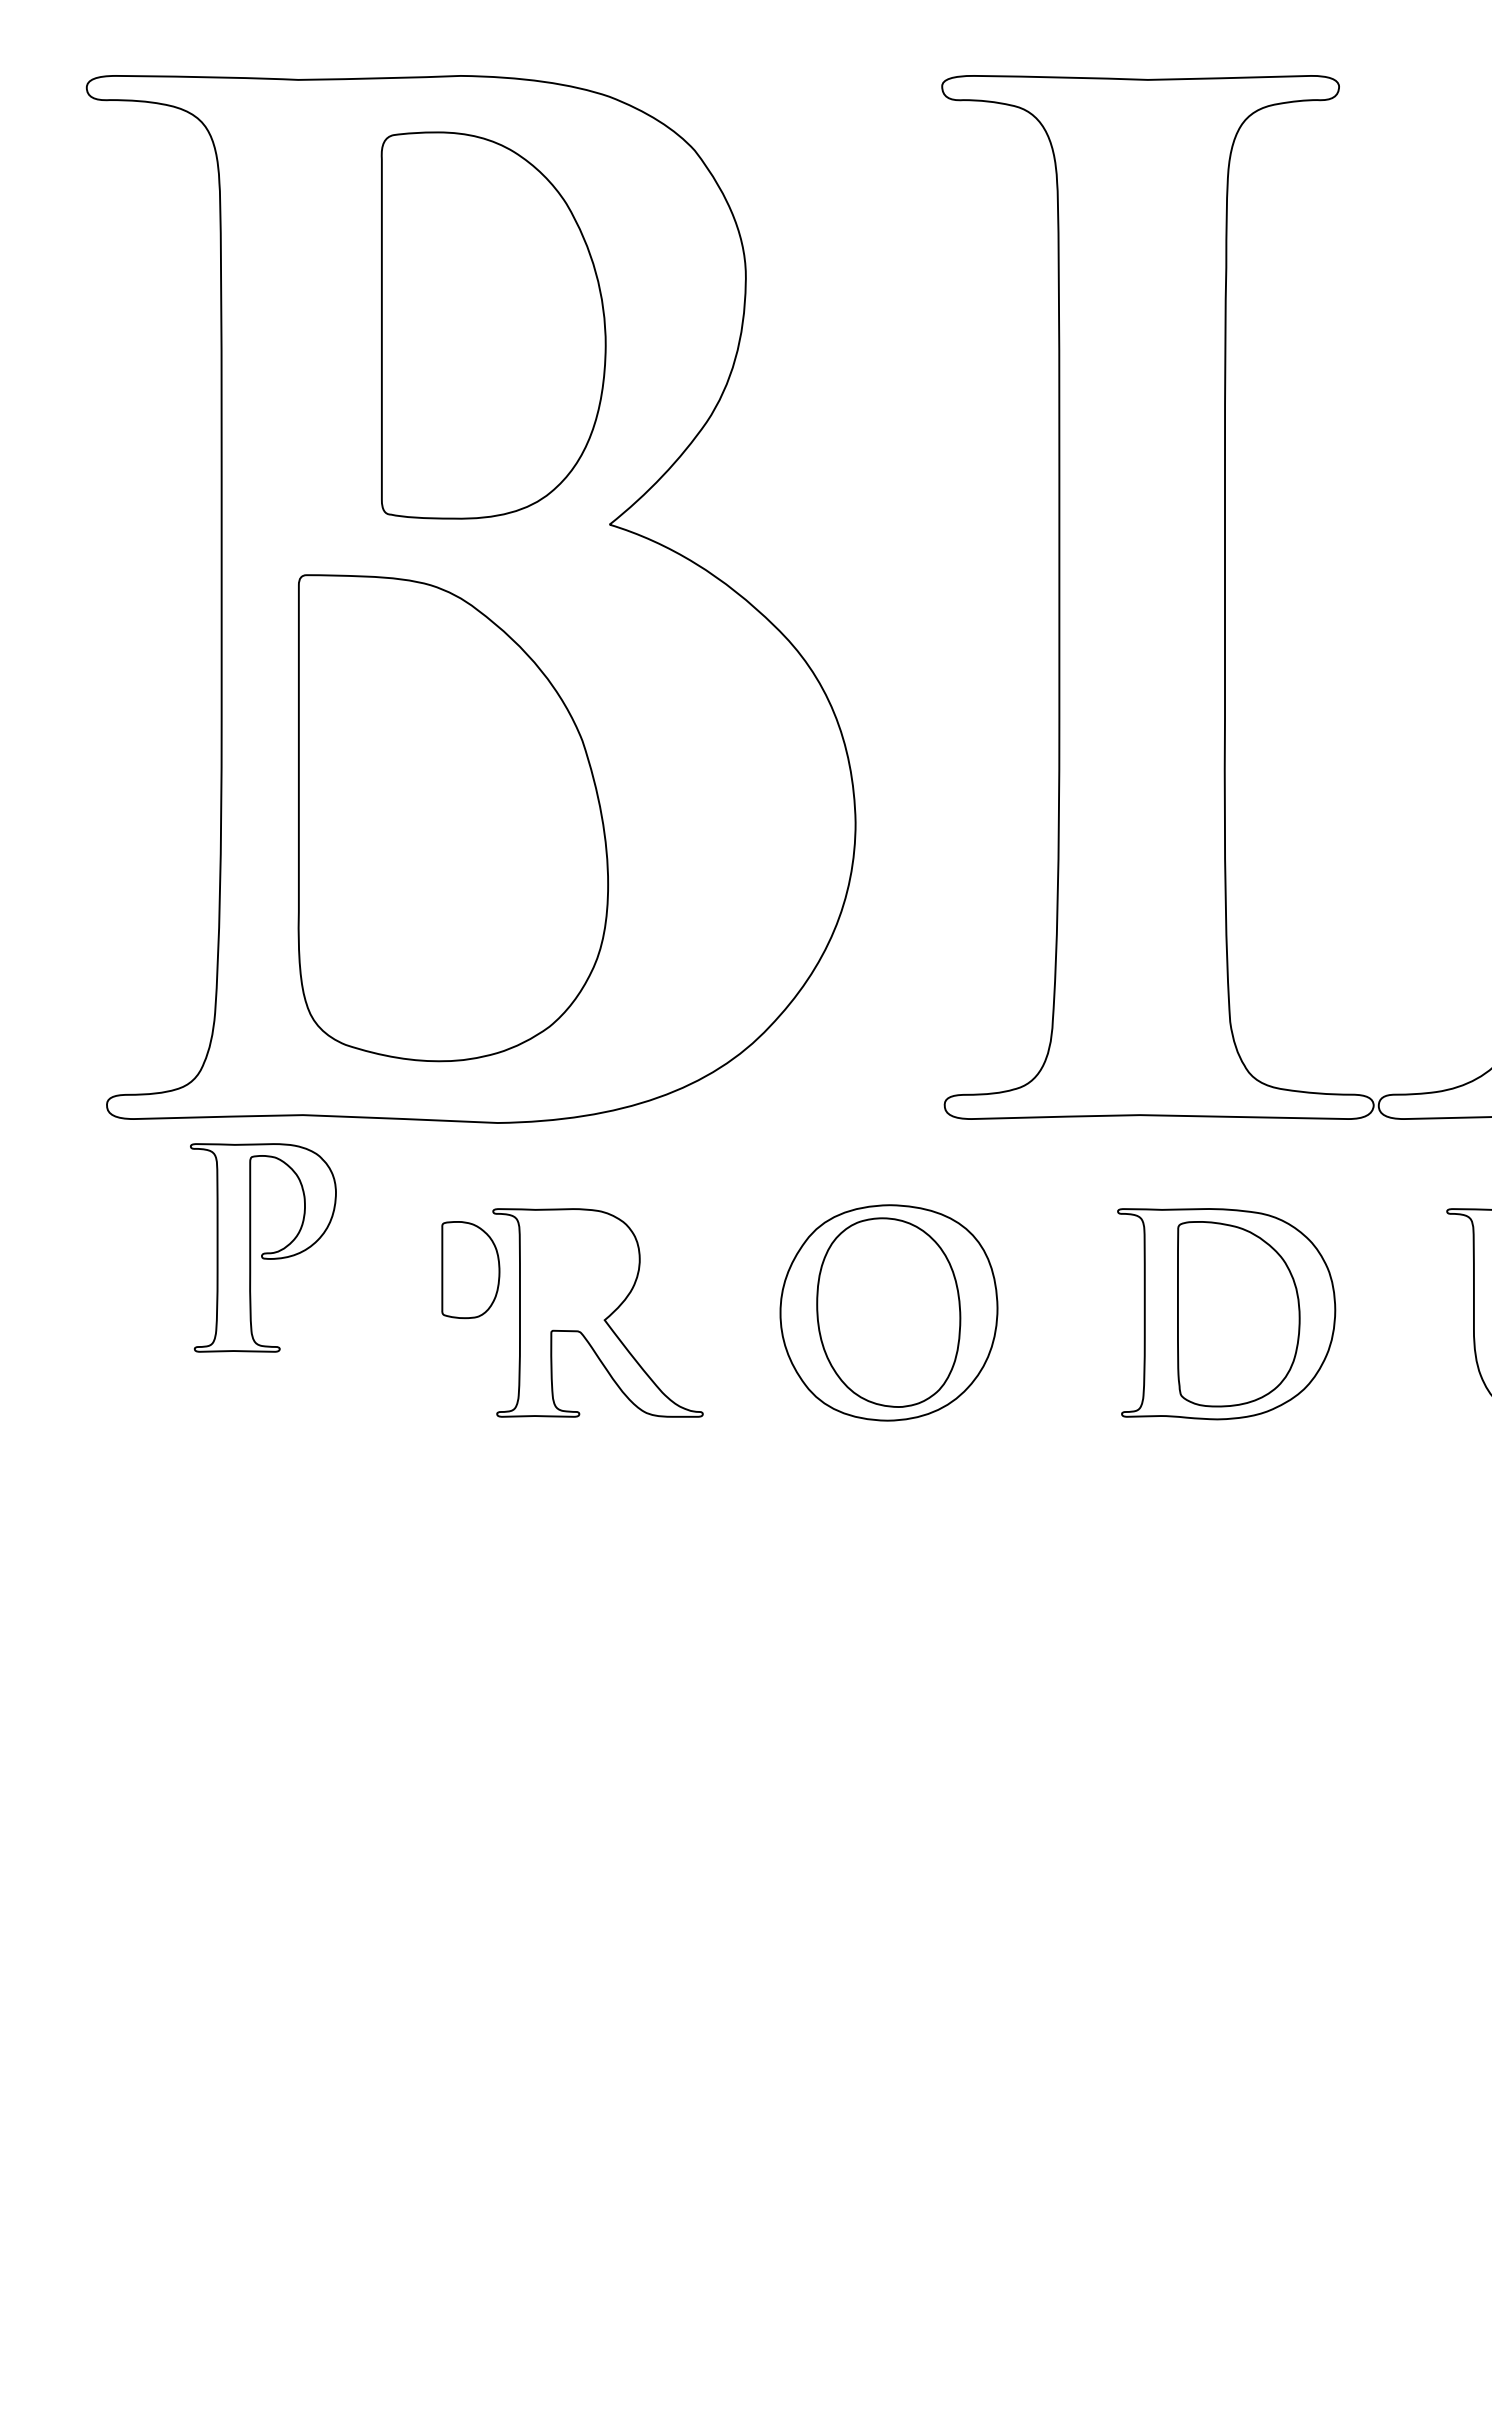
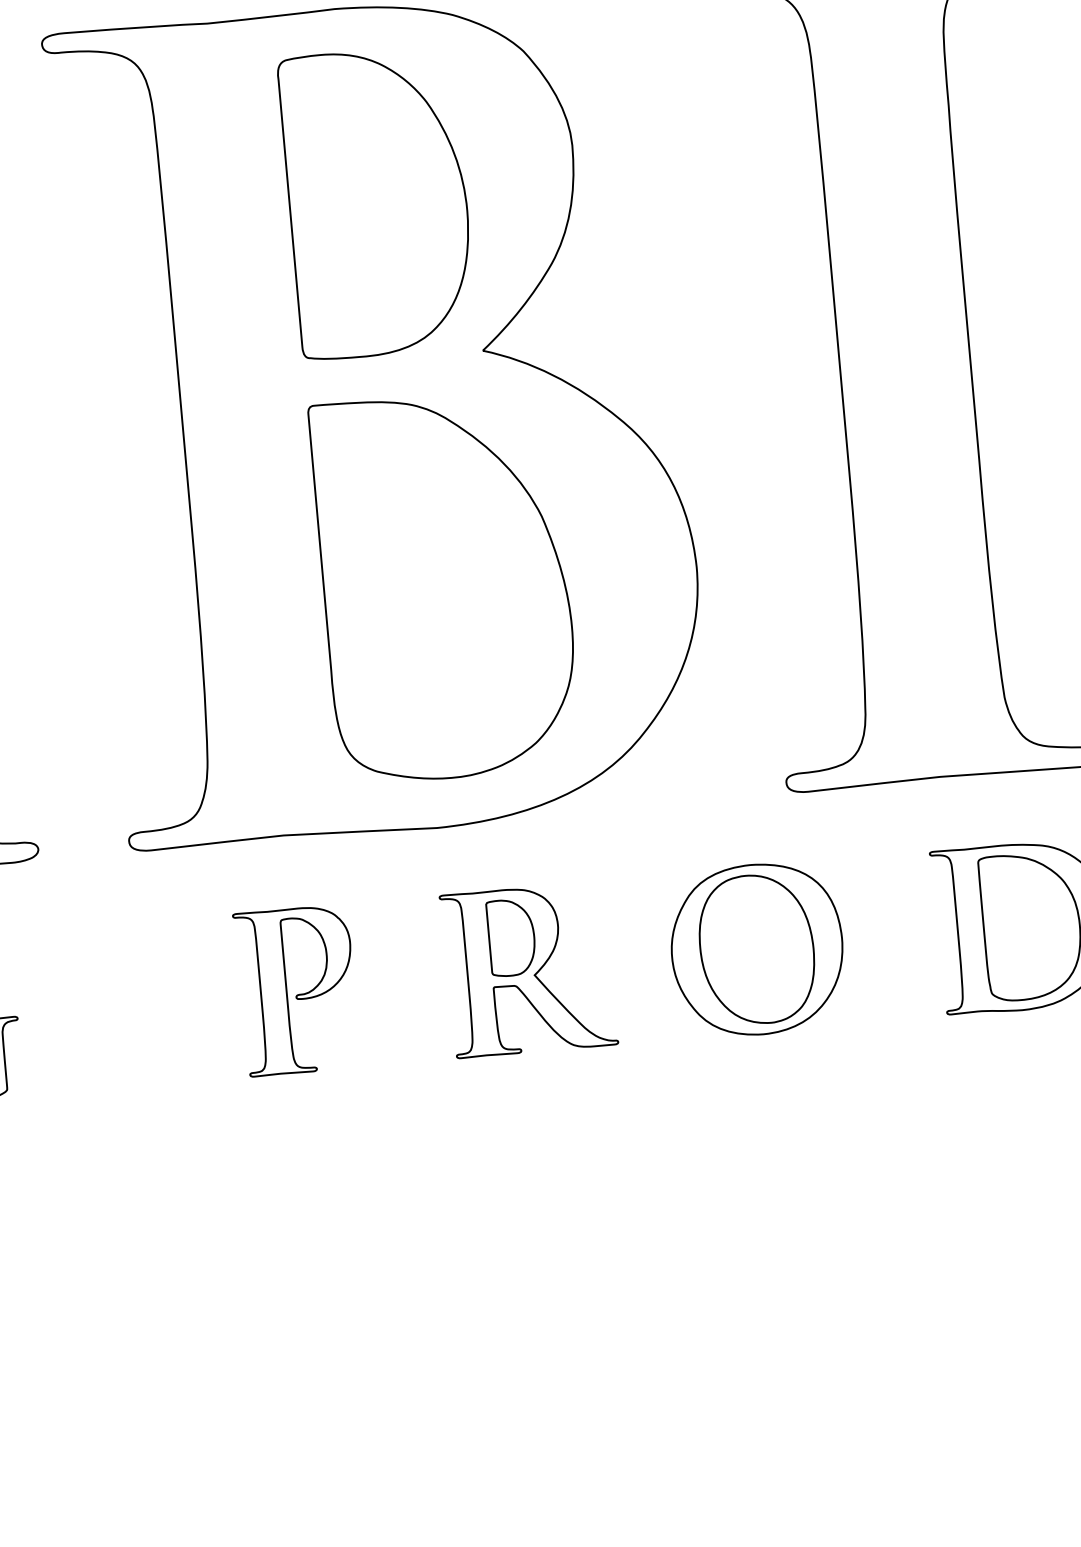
part: (452, 818) -> (445, 586), moved
part: (263, 1247) -> (297, 990), moved
part: (470, 1270) -> (511, 938), moved

